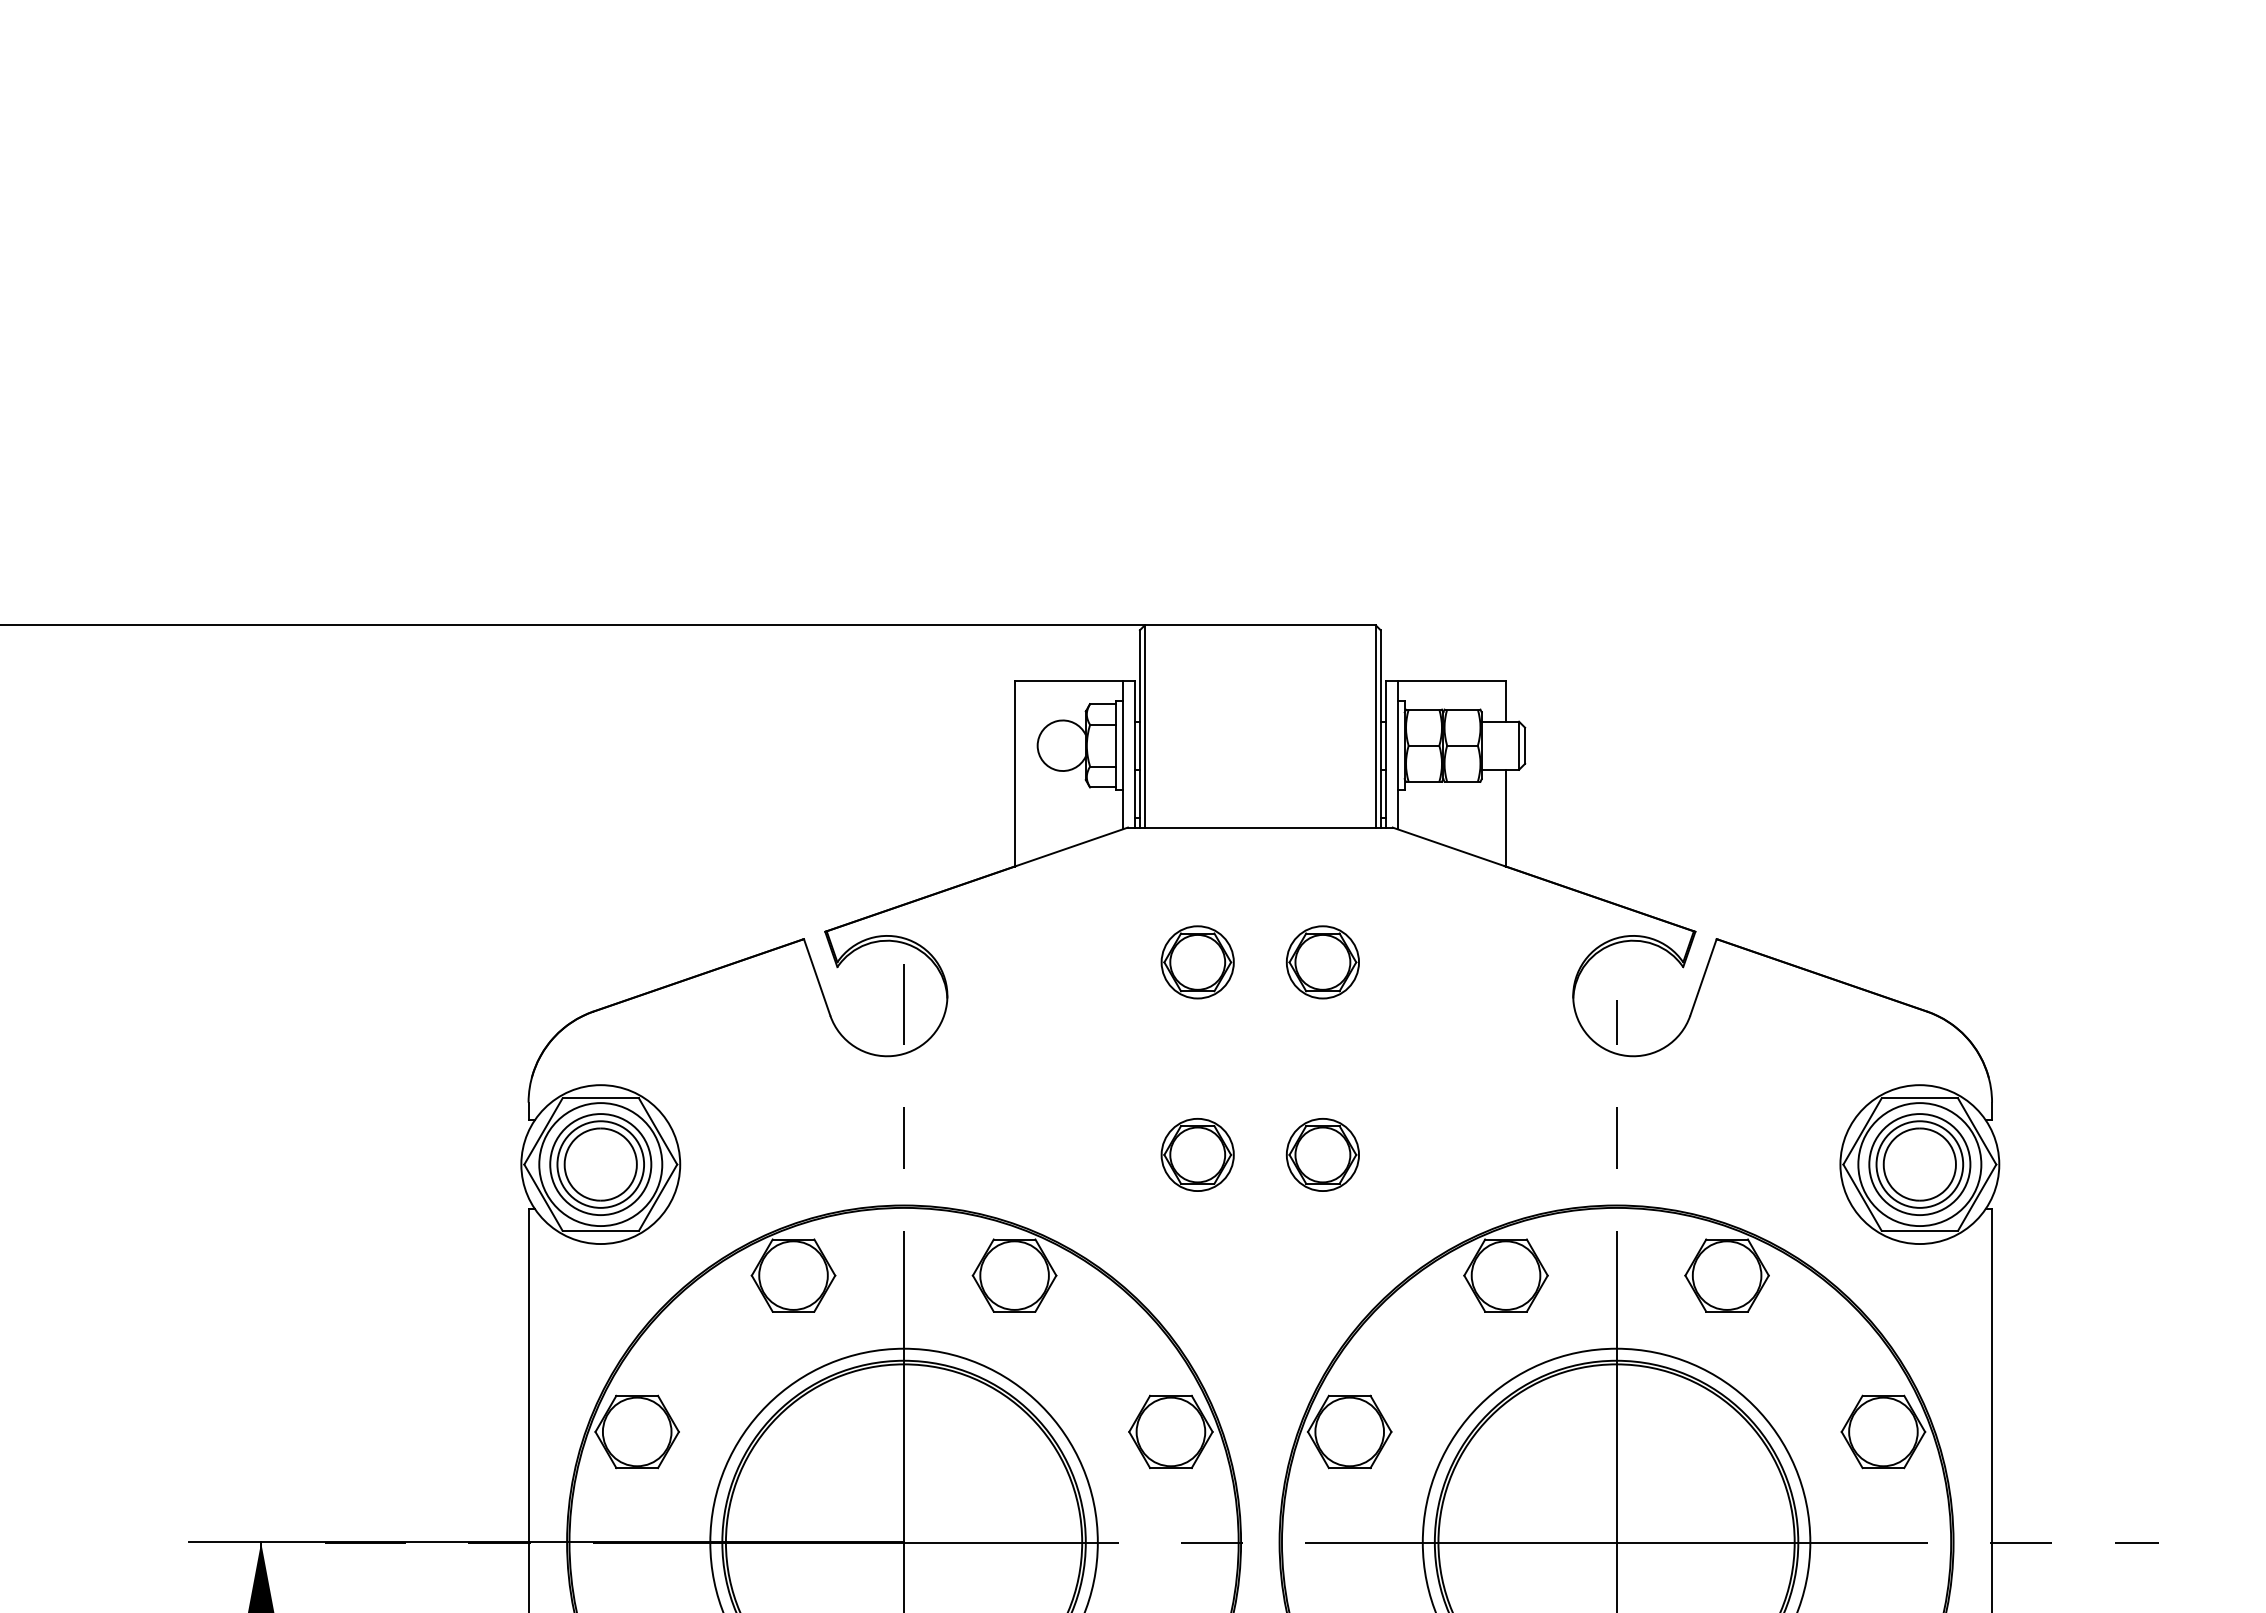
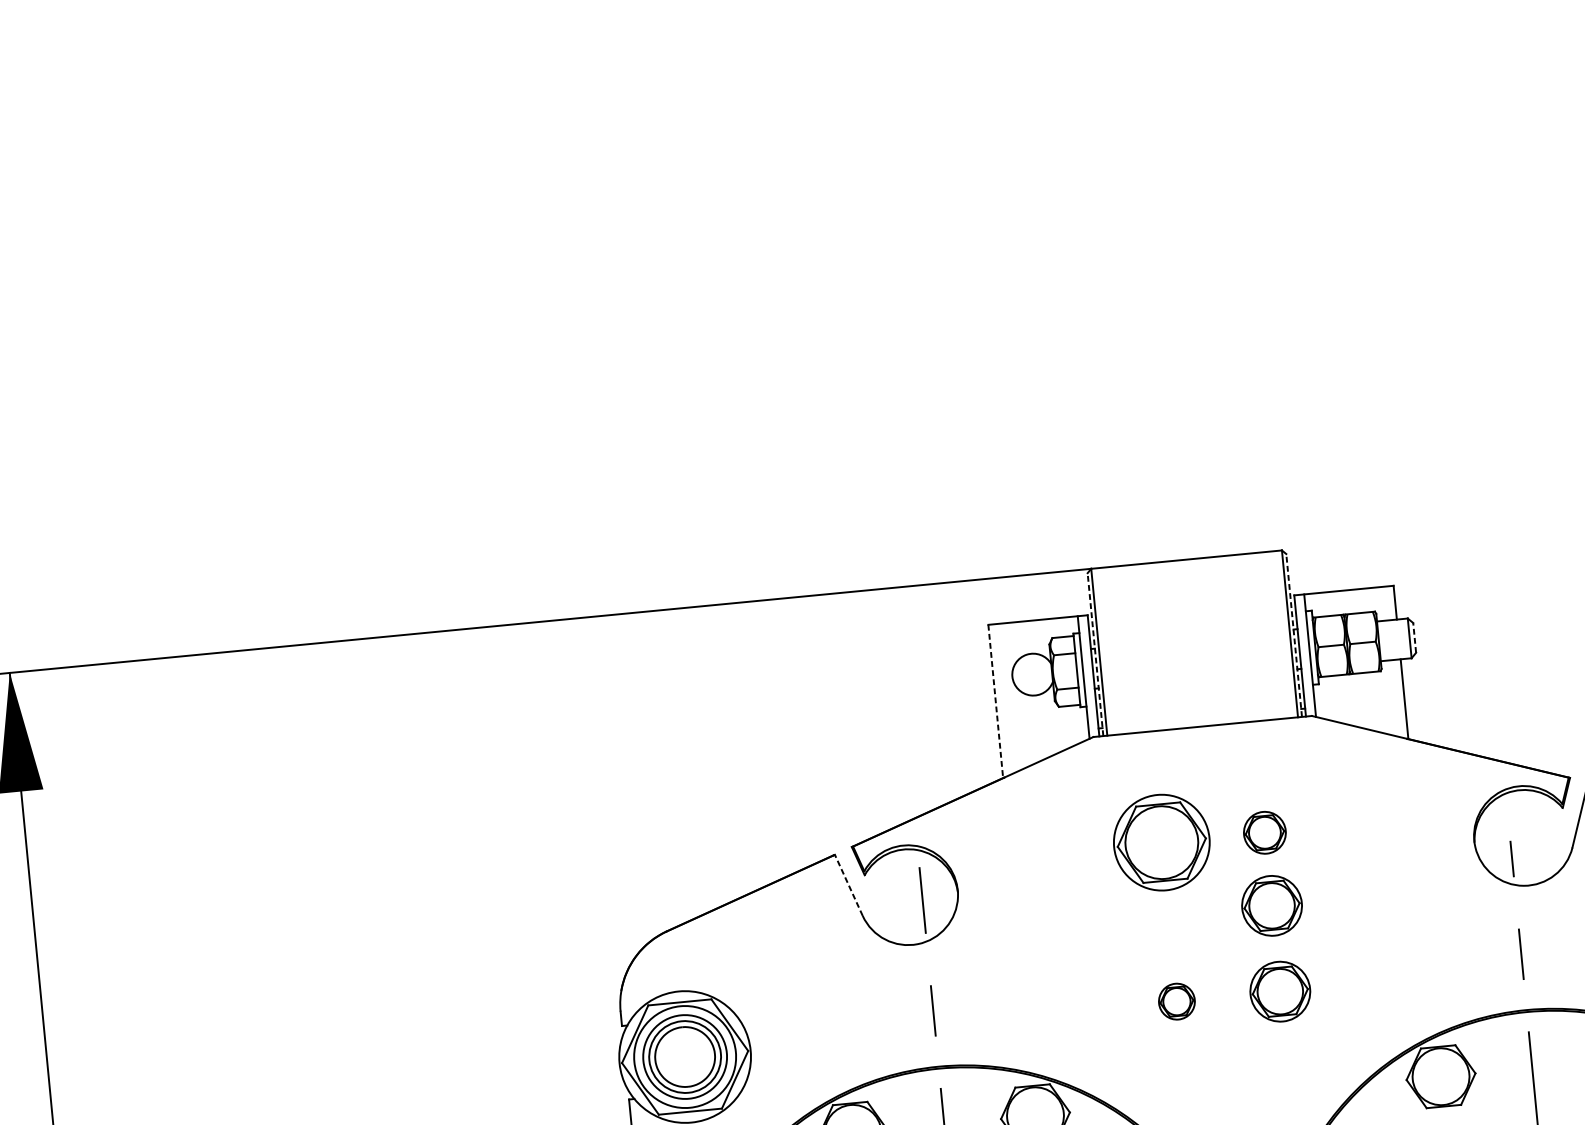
line: (1139, 728) -> (1095, 654), solid -> dashed
line: (1380, 728) -> (1293, 635), solid -> dashed
line: (1525, 745) -> (1414, 637), solid -> dashed
line: (1014, 773) -> (995, 701), solid -> dashed
part: (1197, 962) -> (1161, 842), size x1.6
part: (1322, 962) -> (1264, 832), size x0.7
line: (816, 976) -> (848, 884), solid -> dashed
part: (1322, 1050) -> (1271, 905), added
part: (1197, 1154) -> (1176, 1001), size x0.6

